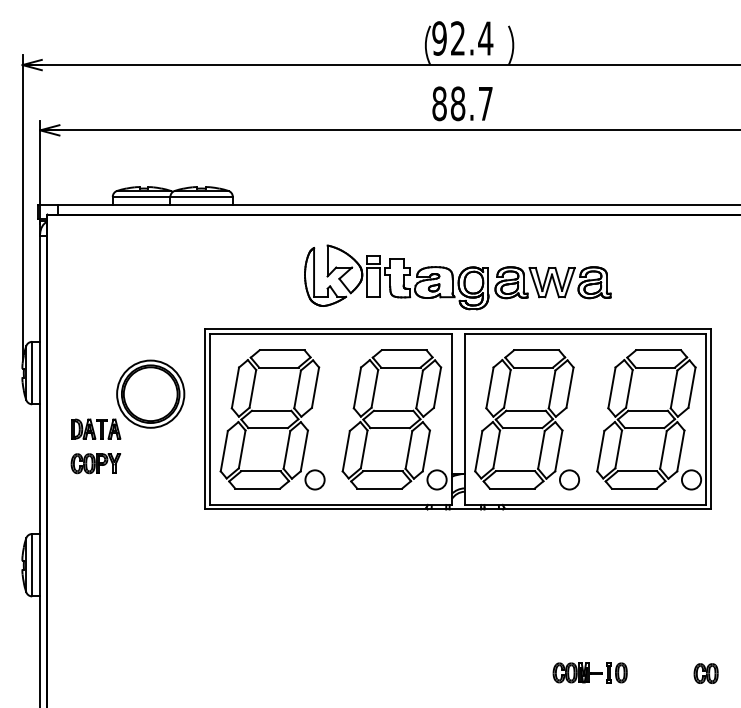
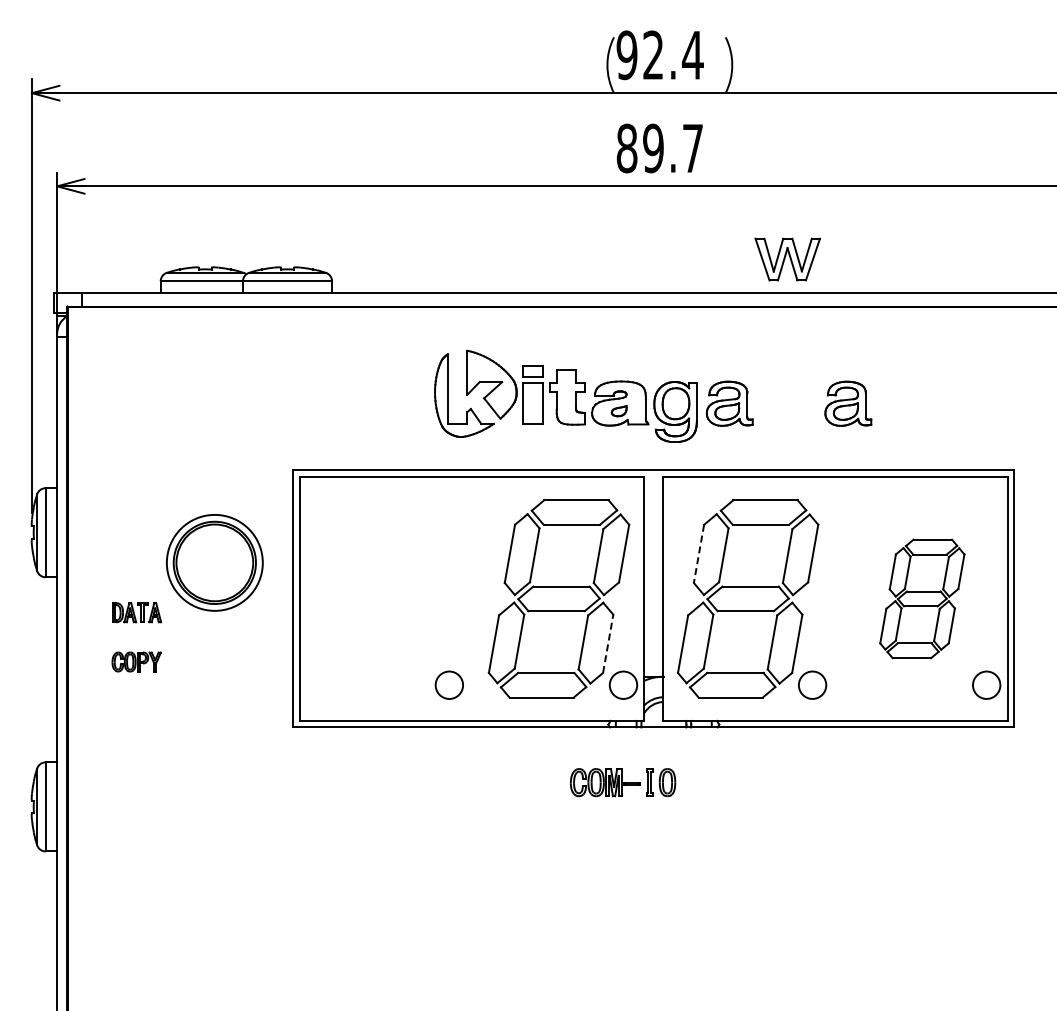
text: (458, 103) -> (653, 148), 88.7 -> 89.7
part: (551, 282) -> (787, 259), moved
line: (490, 387) -> (699, 553), solid -> dashed
part: (269, 419) -> (384, 598), removed
part: (646, 419) -> (922, 598), size x0.6
part: (95, 428) -> (136, 612), size x0.7
line: (426, 450) -> (608, 643), solid -> dashed
part: (95, 463) -> (136, 661), size x0.7
part: (590, 672) -> (623, 782), moved
part: (706, 673) -> (1007, 961), removed

